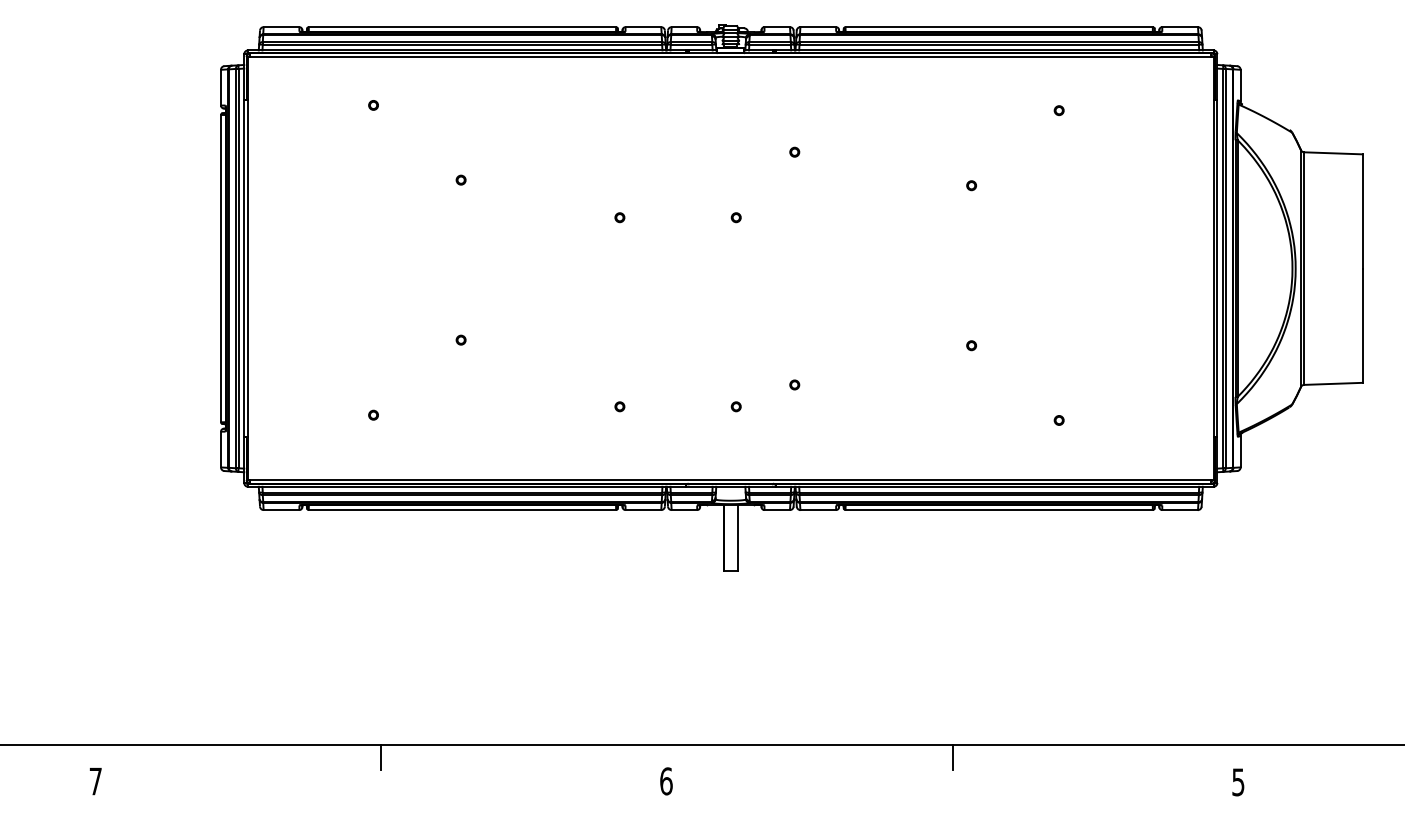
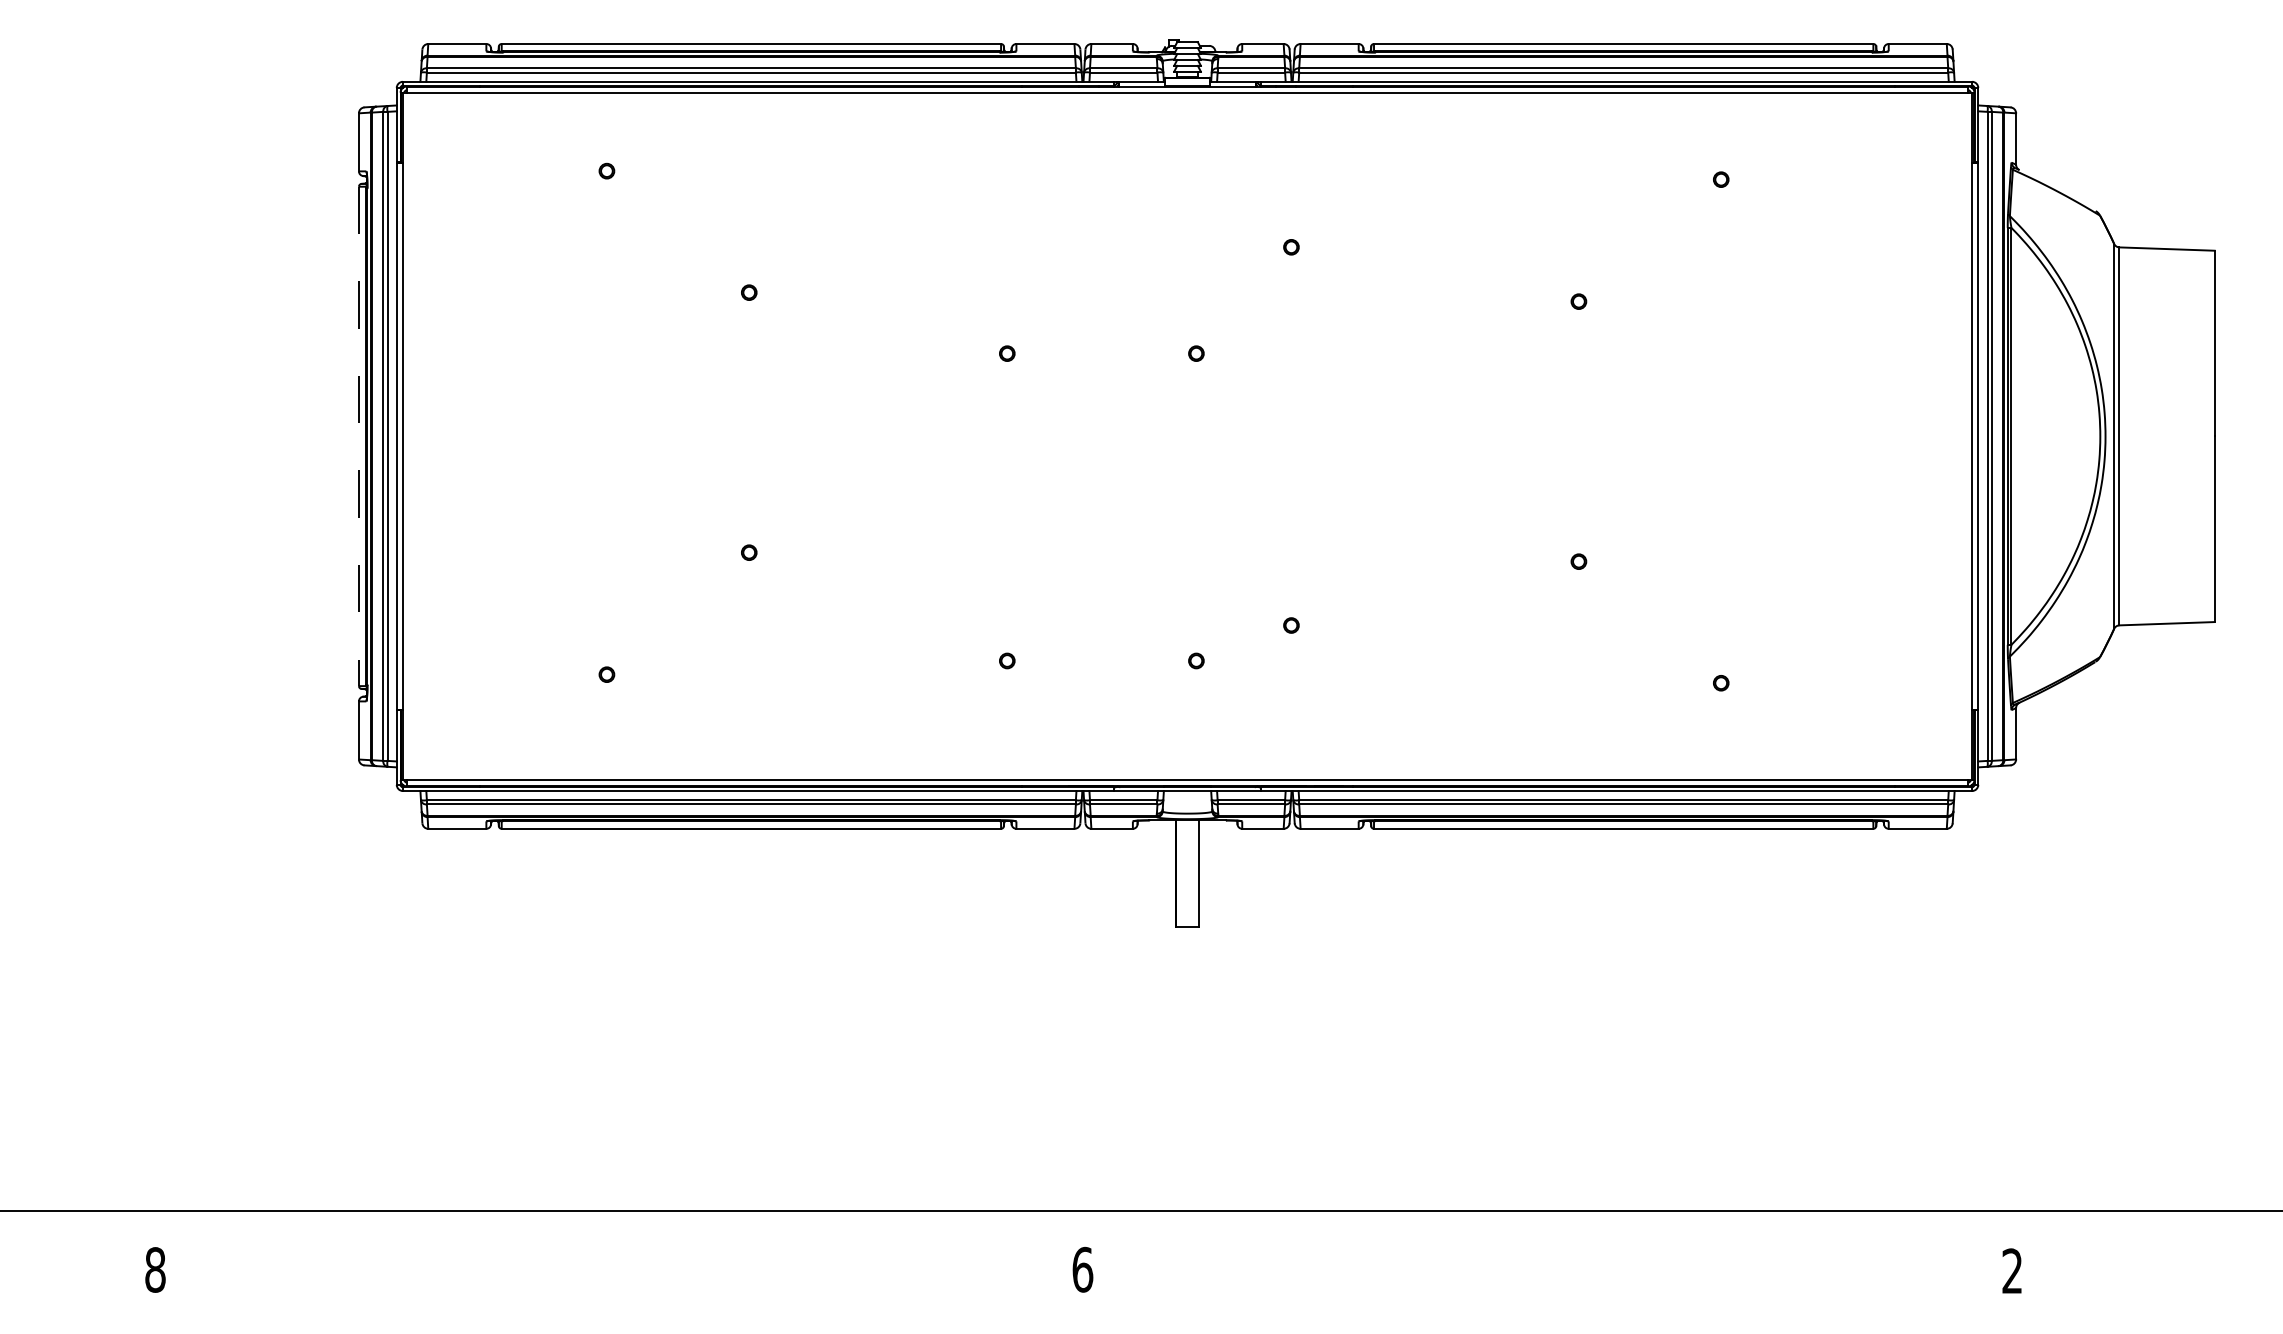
line: (220, 268) -> (358, 436), solid -> dashed
line: (380, 756) -> (618, 1229), removed
line: (953, 756) -> (1549, 1229), removed
text: (95, 781) -> (155, 1269), 7 -> 8
text: (1238, 782) -> (2012, 1271), 5 -> 2

